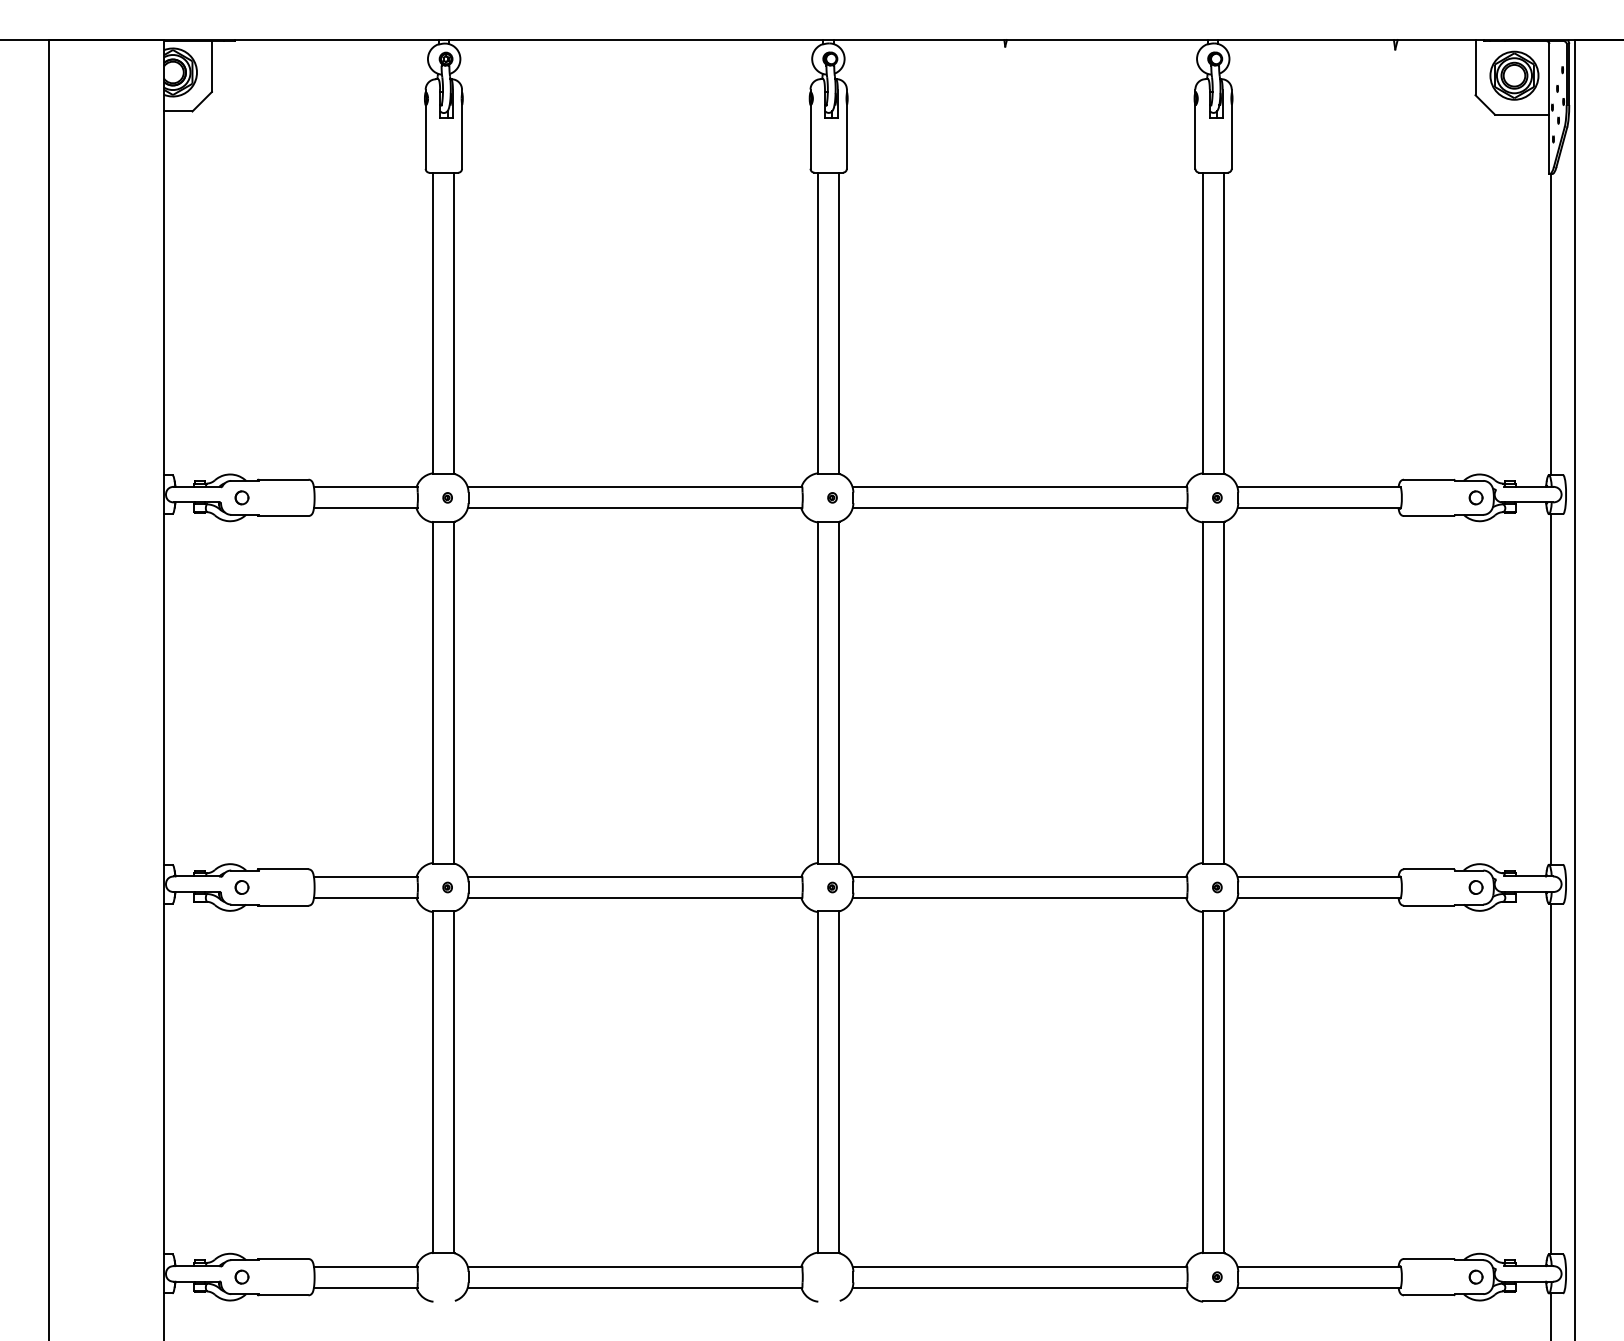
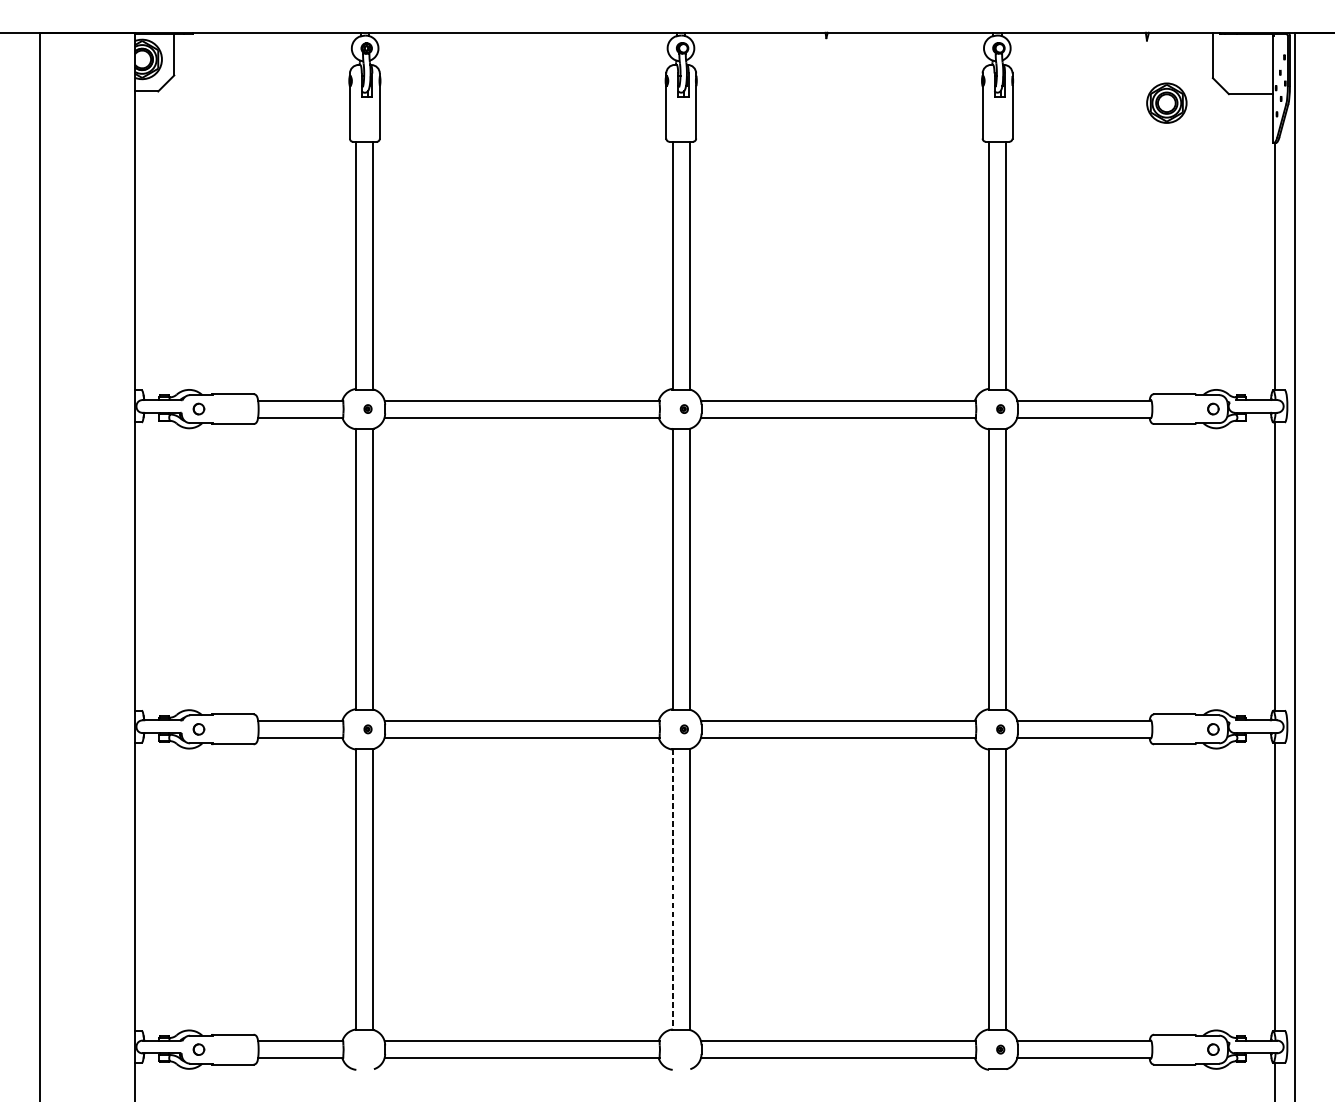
part: (1514, 75) -> (1166, 103), moved
line: (818, 1082) -> (672, 889), solid -> dashed

